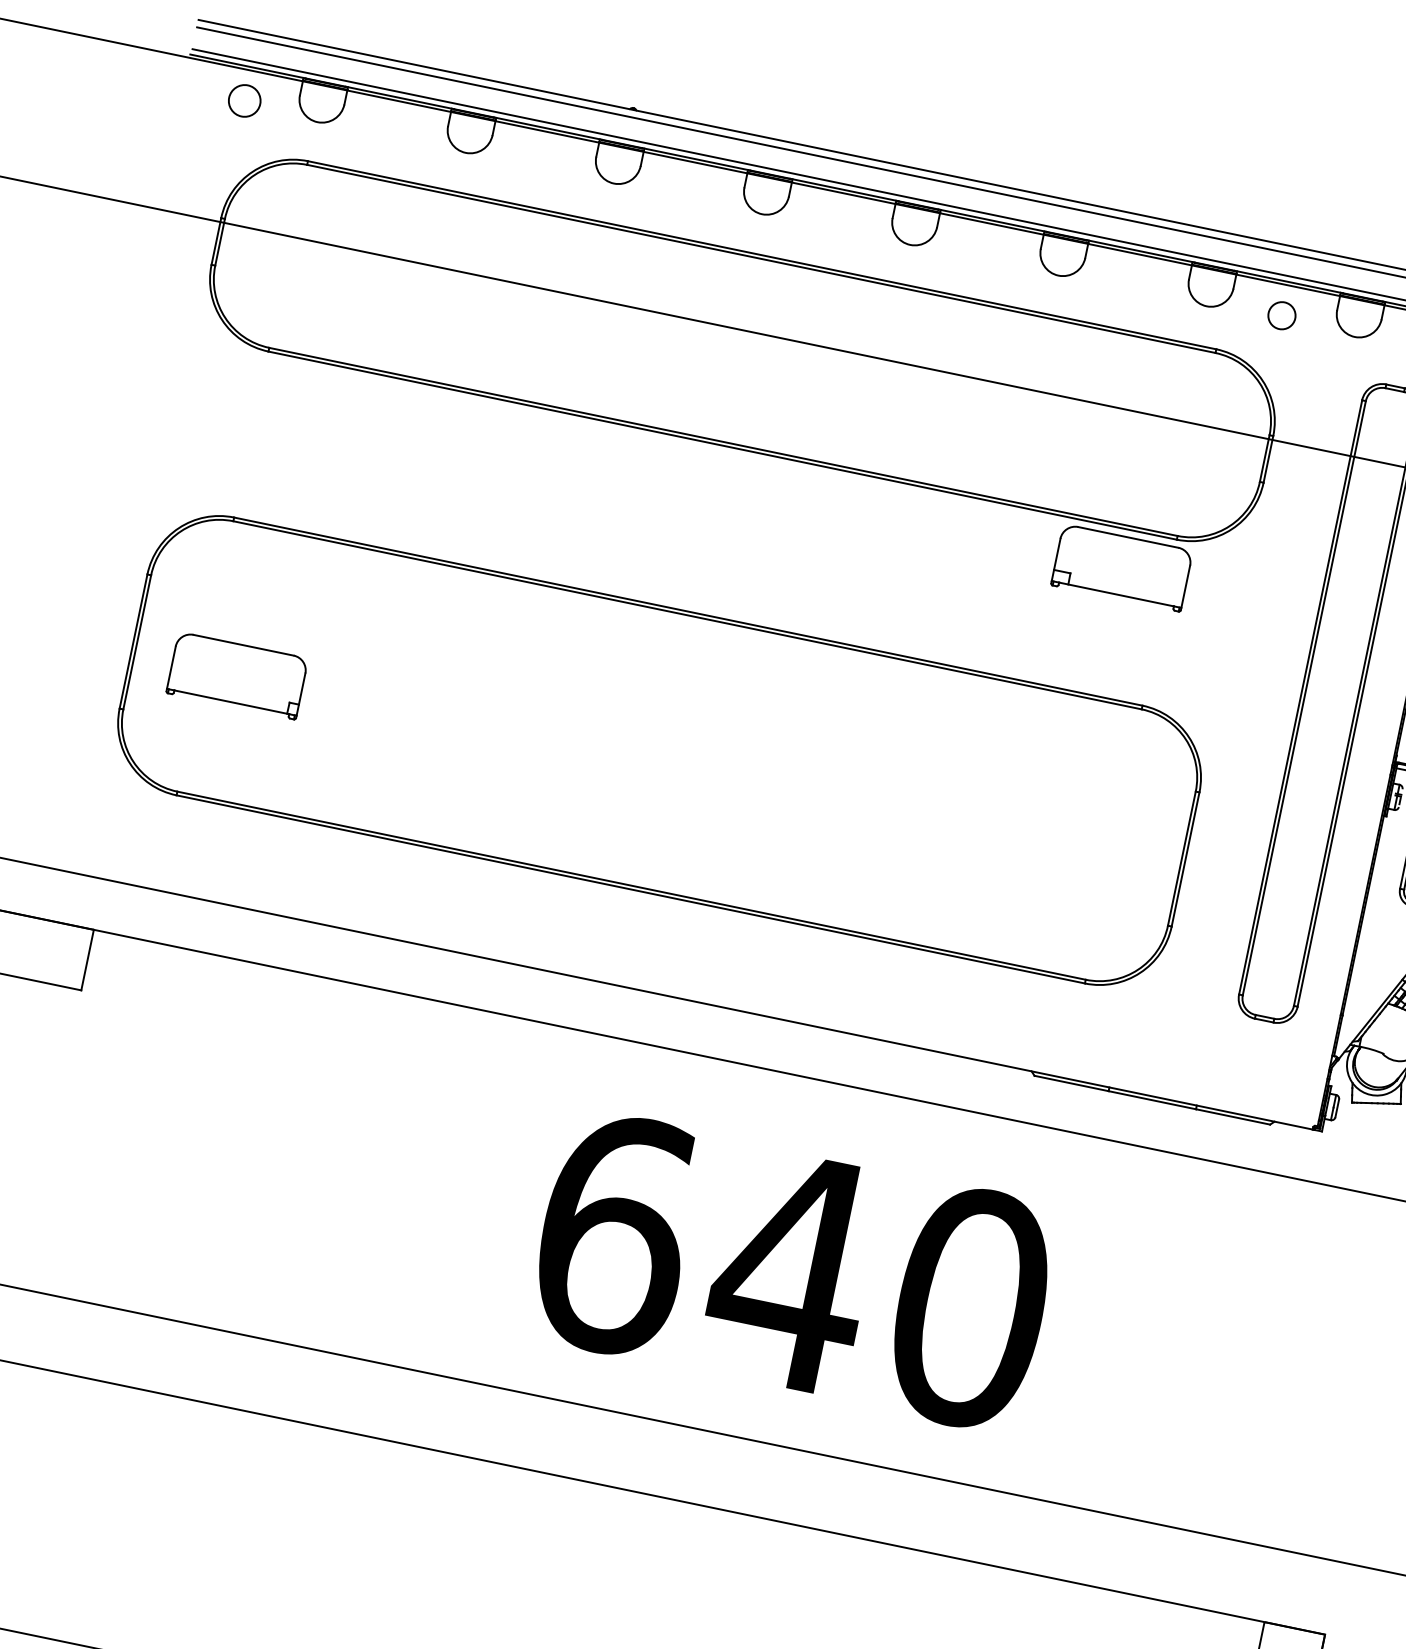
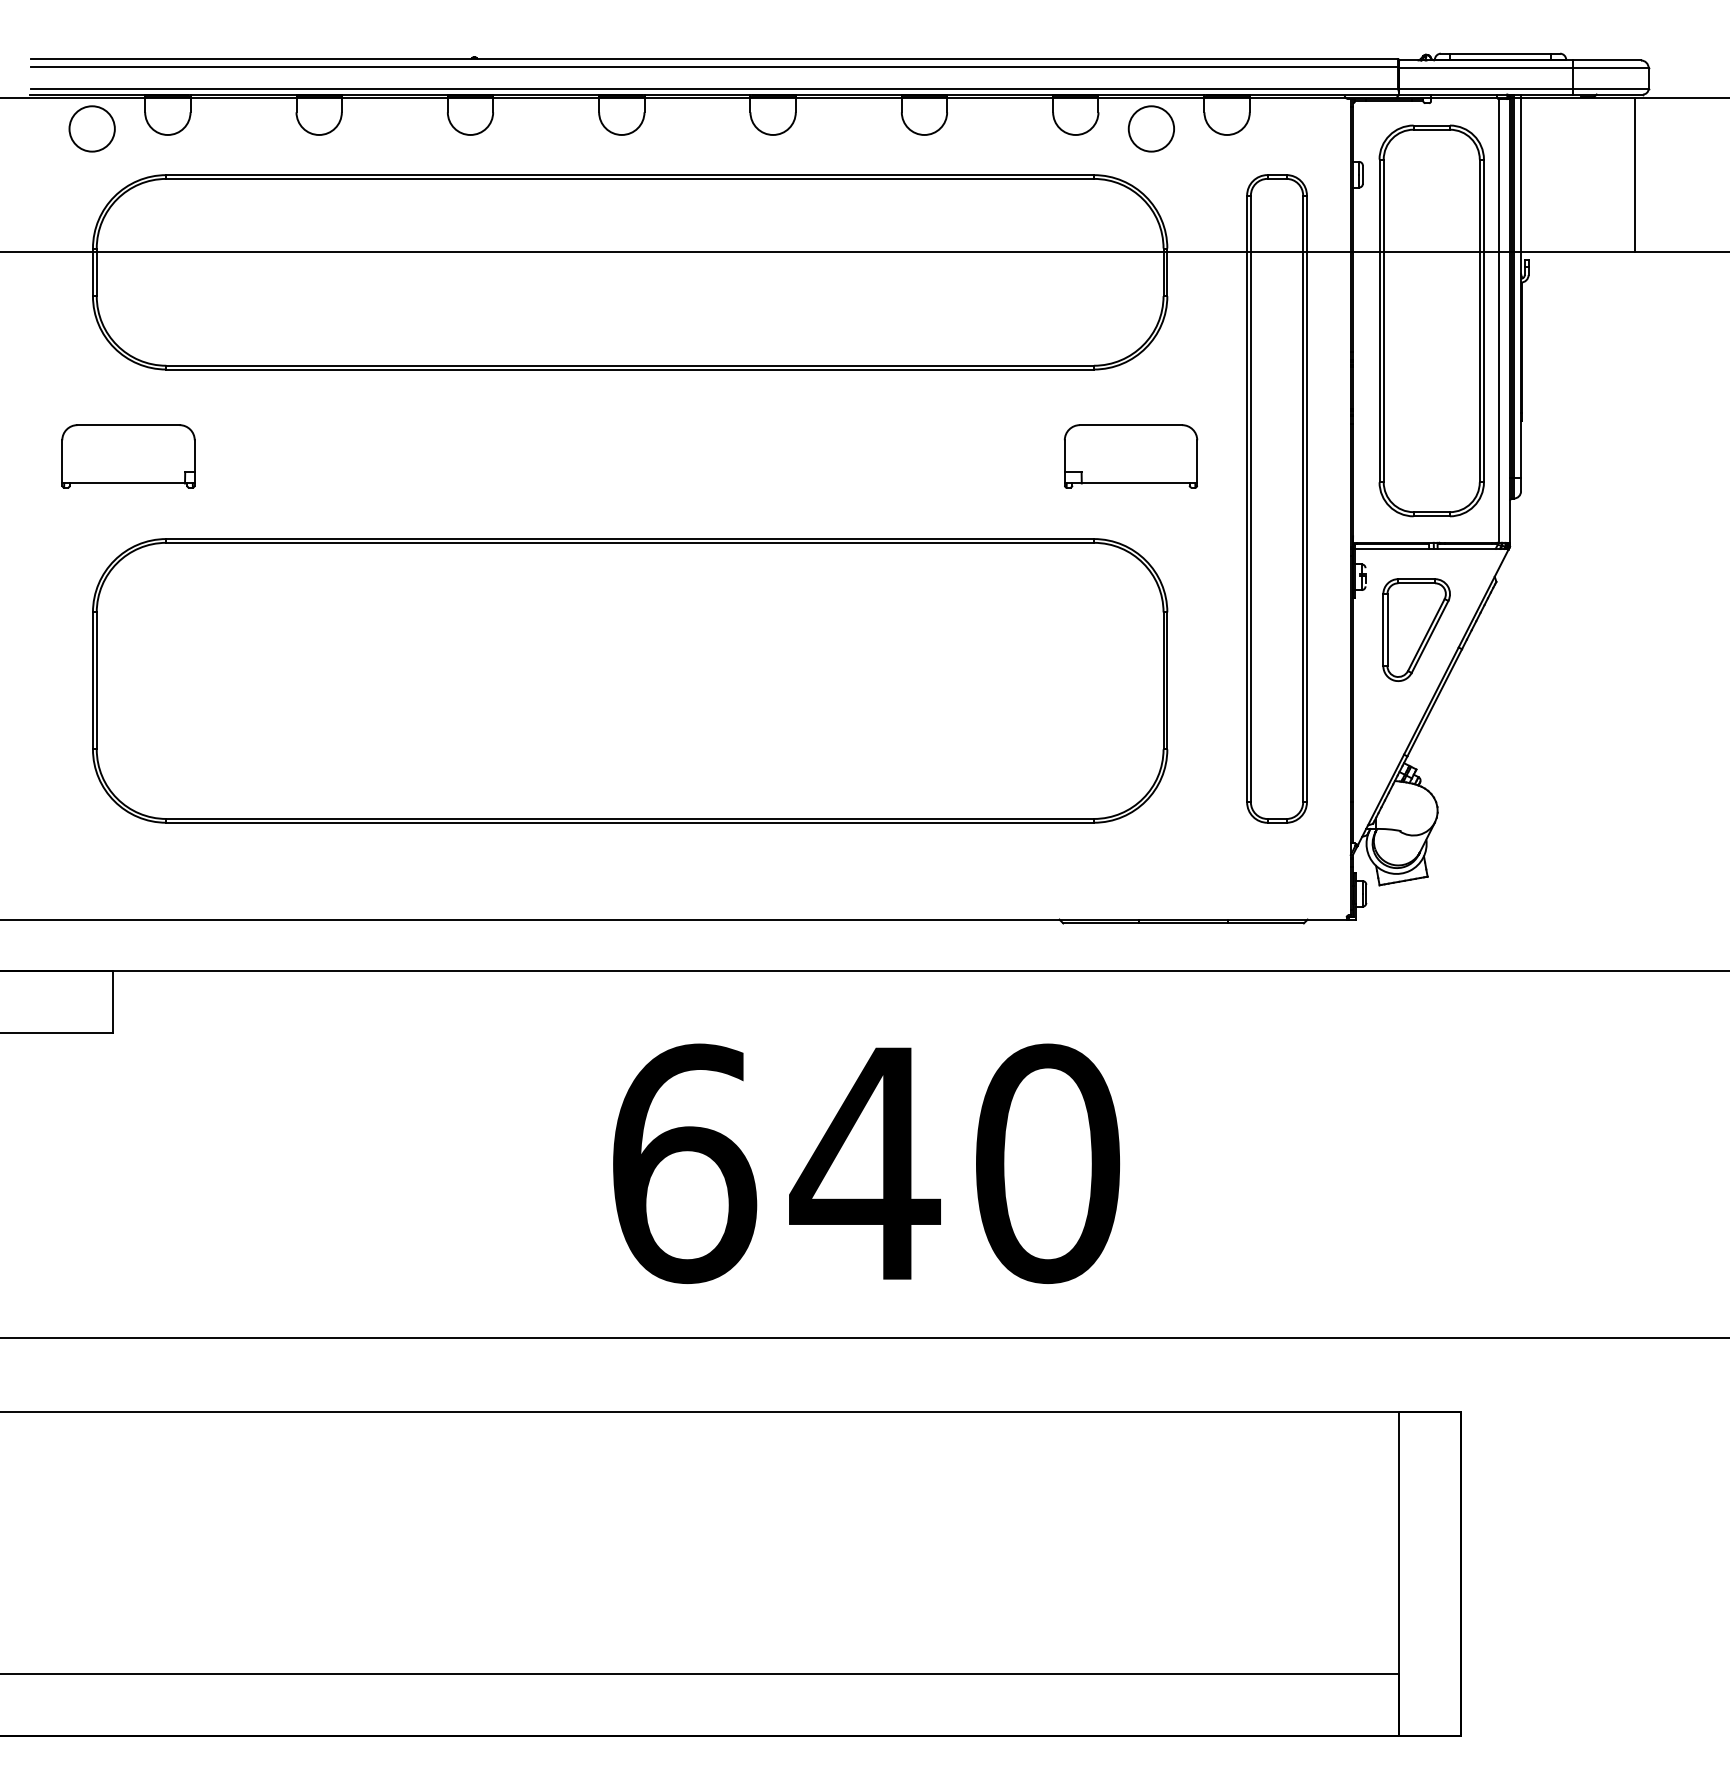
circle: (244, 100) -> (91, 128), size x1.43
circle: (1282, 315) -> (1151, 128), size x1.67
part: (1121, 567) -> (1130, 456), moved
part: (237, 675) -> (128, 456), moved

